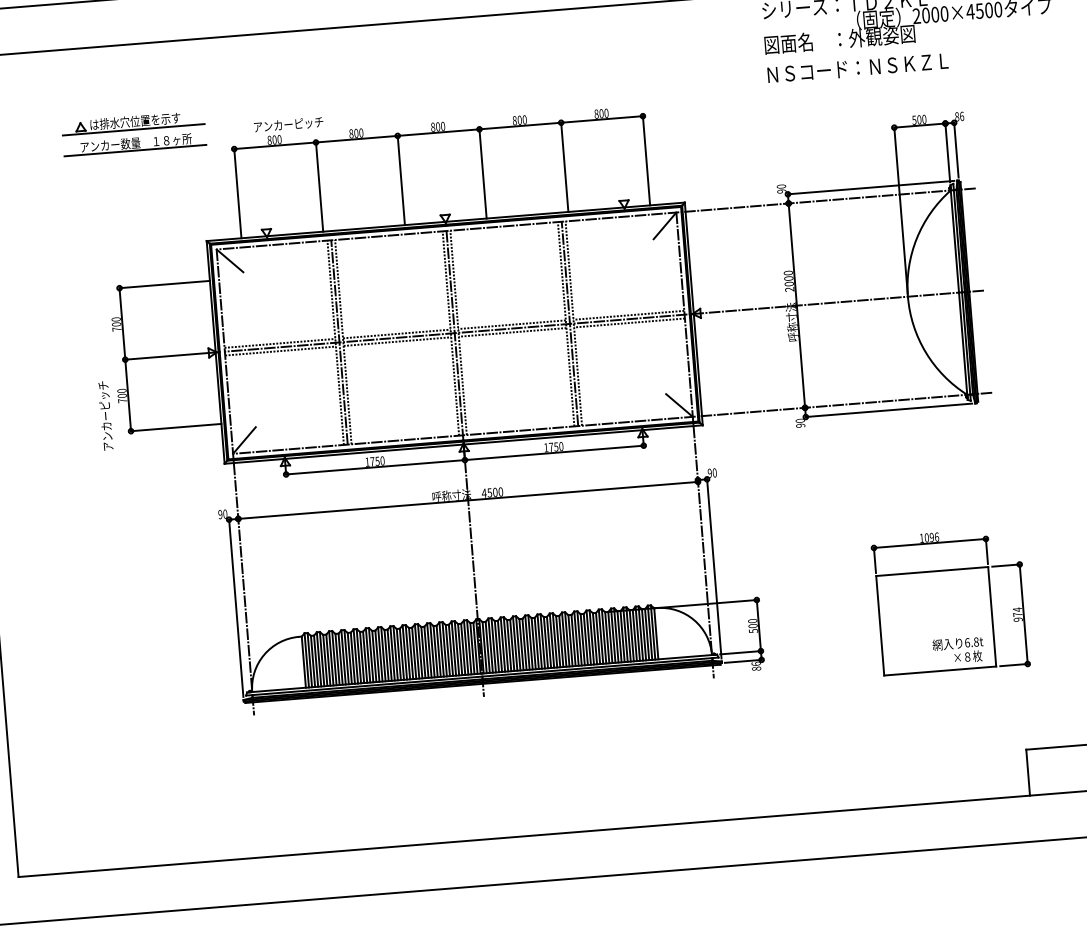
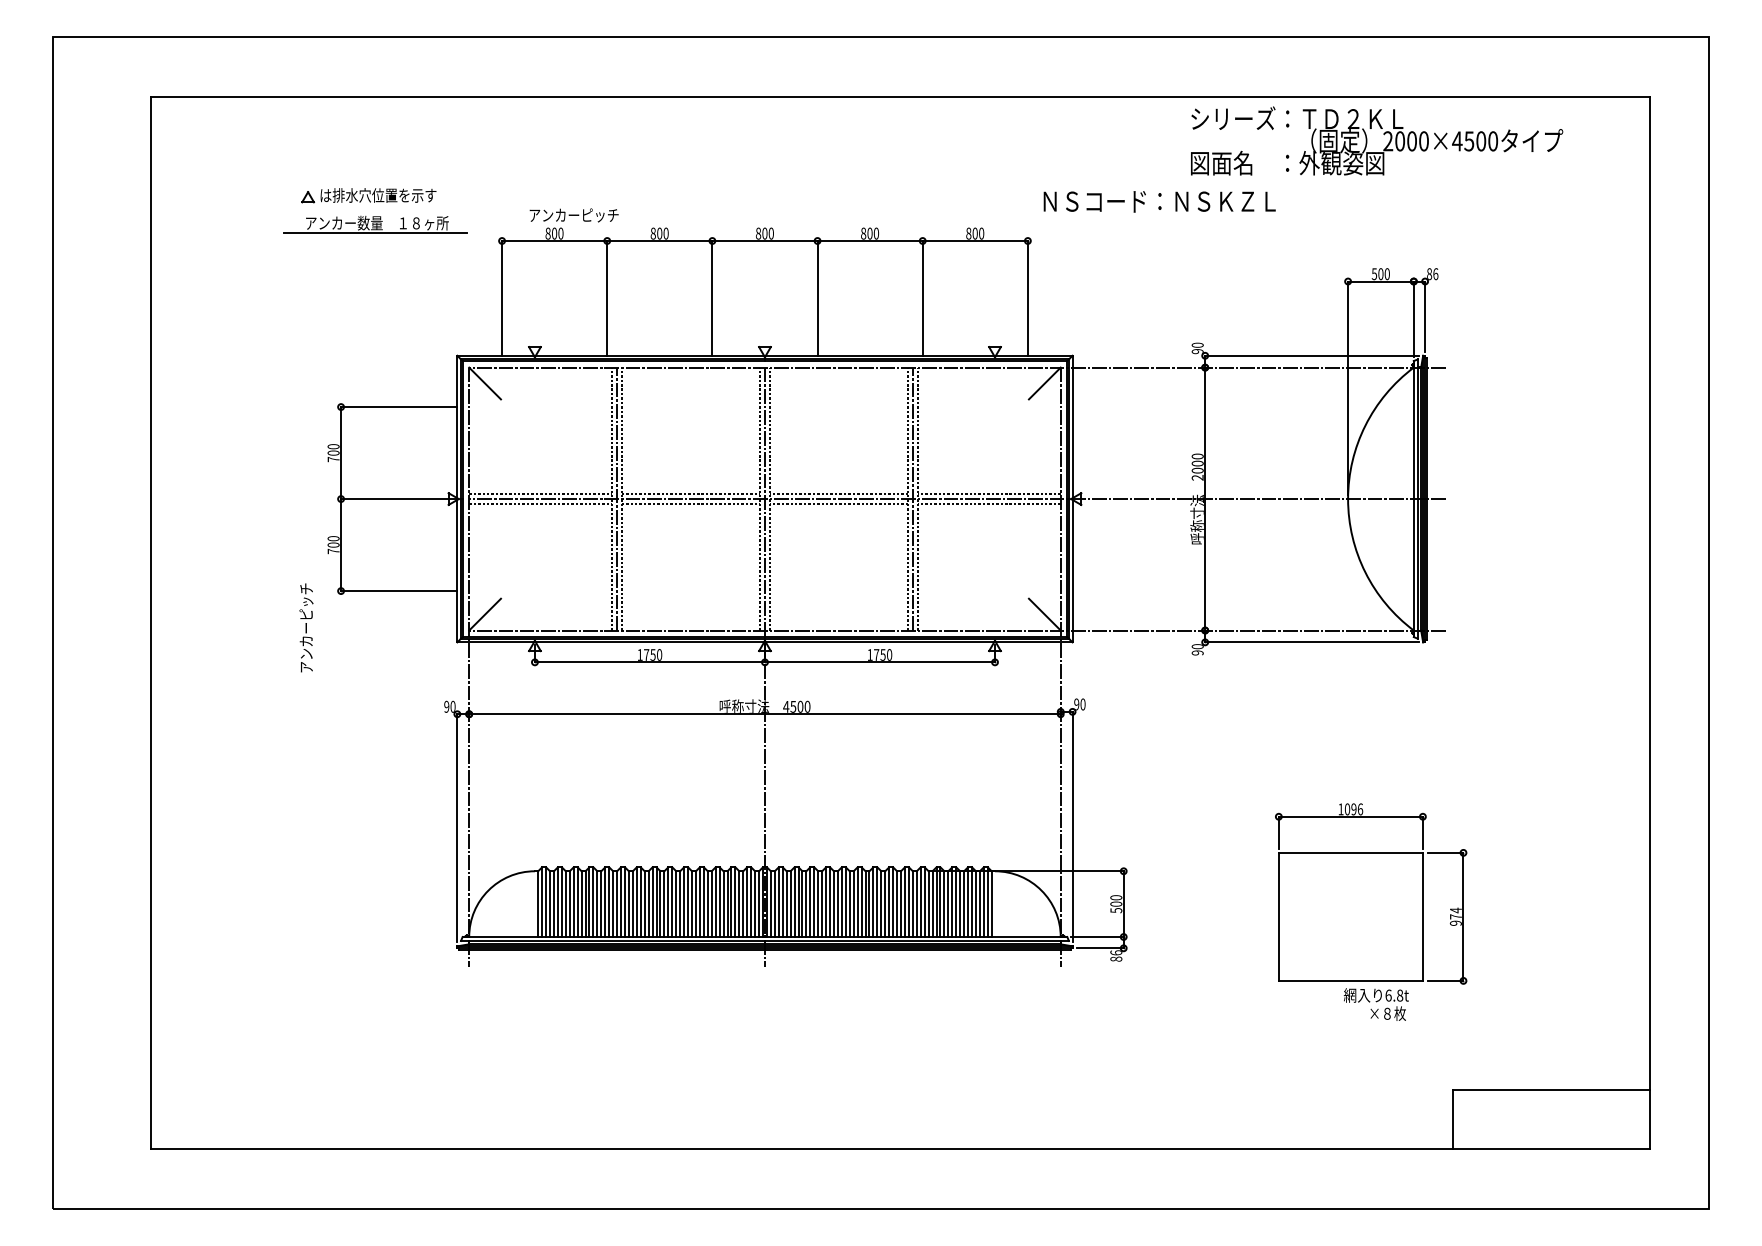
text: (857, 67) -> (1159, 201), moved
line: (133, 130) -> (375, 206), removed
text: (105, 415) -> (306, 627), moved
text: (957, 650) -> (1375, 1004), moved

